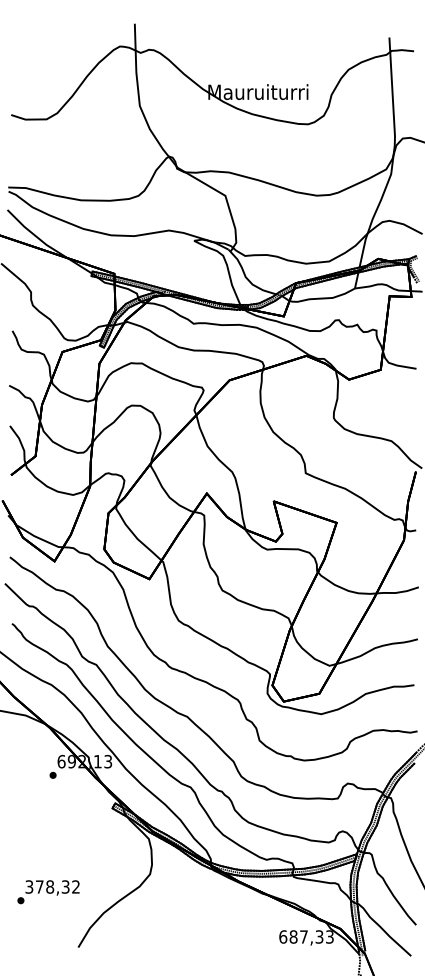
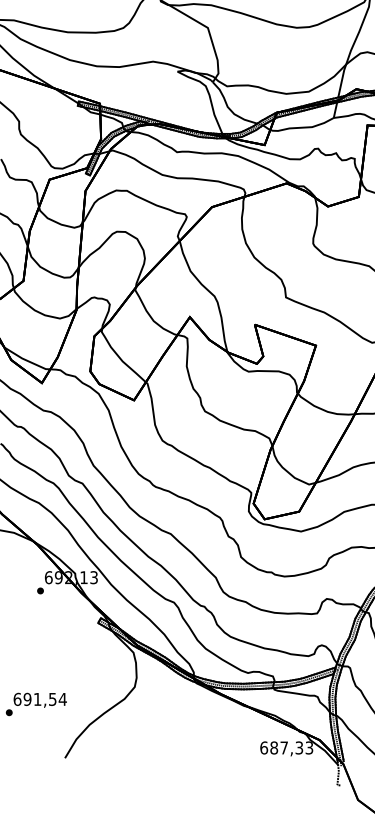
text: (52, 886) -> (39, 698), 378,32 -> 691,54

